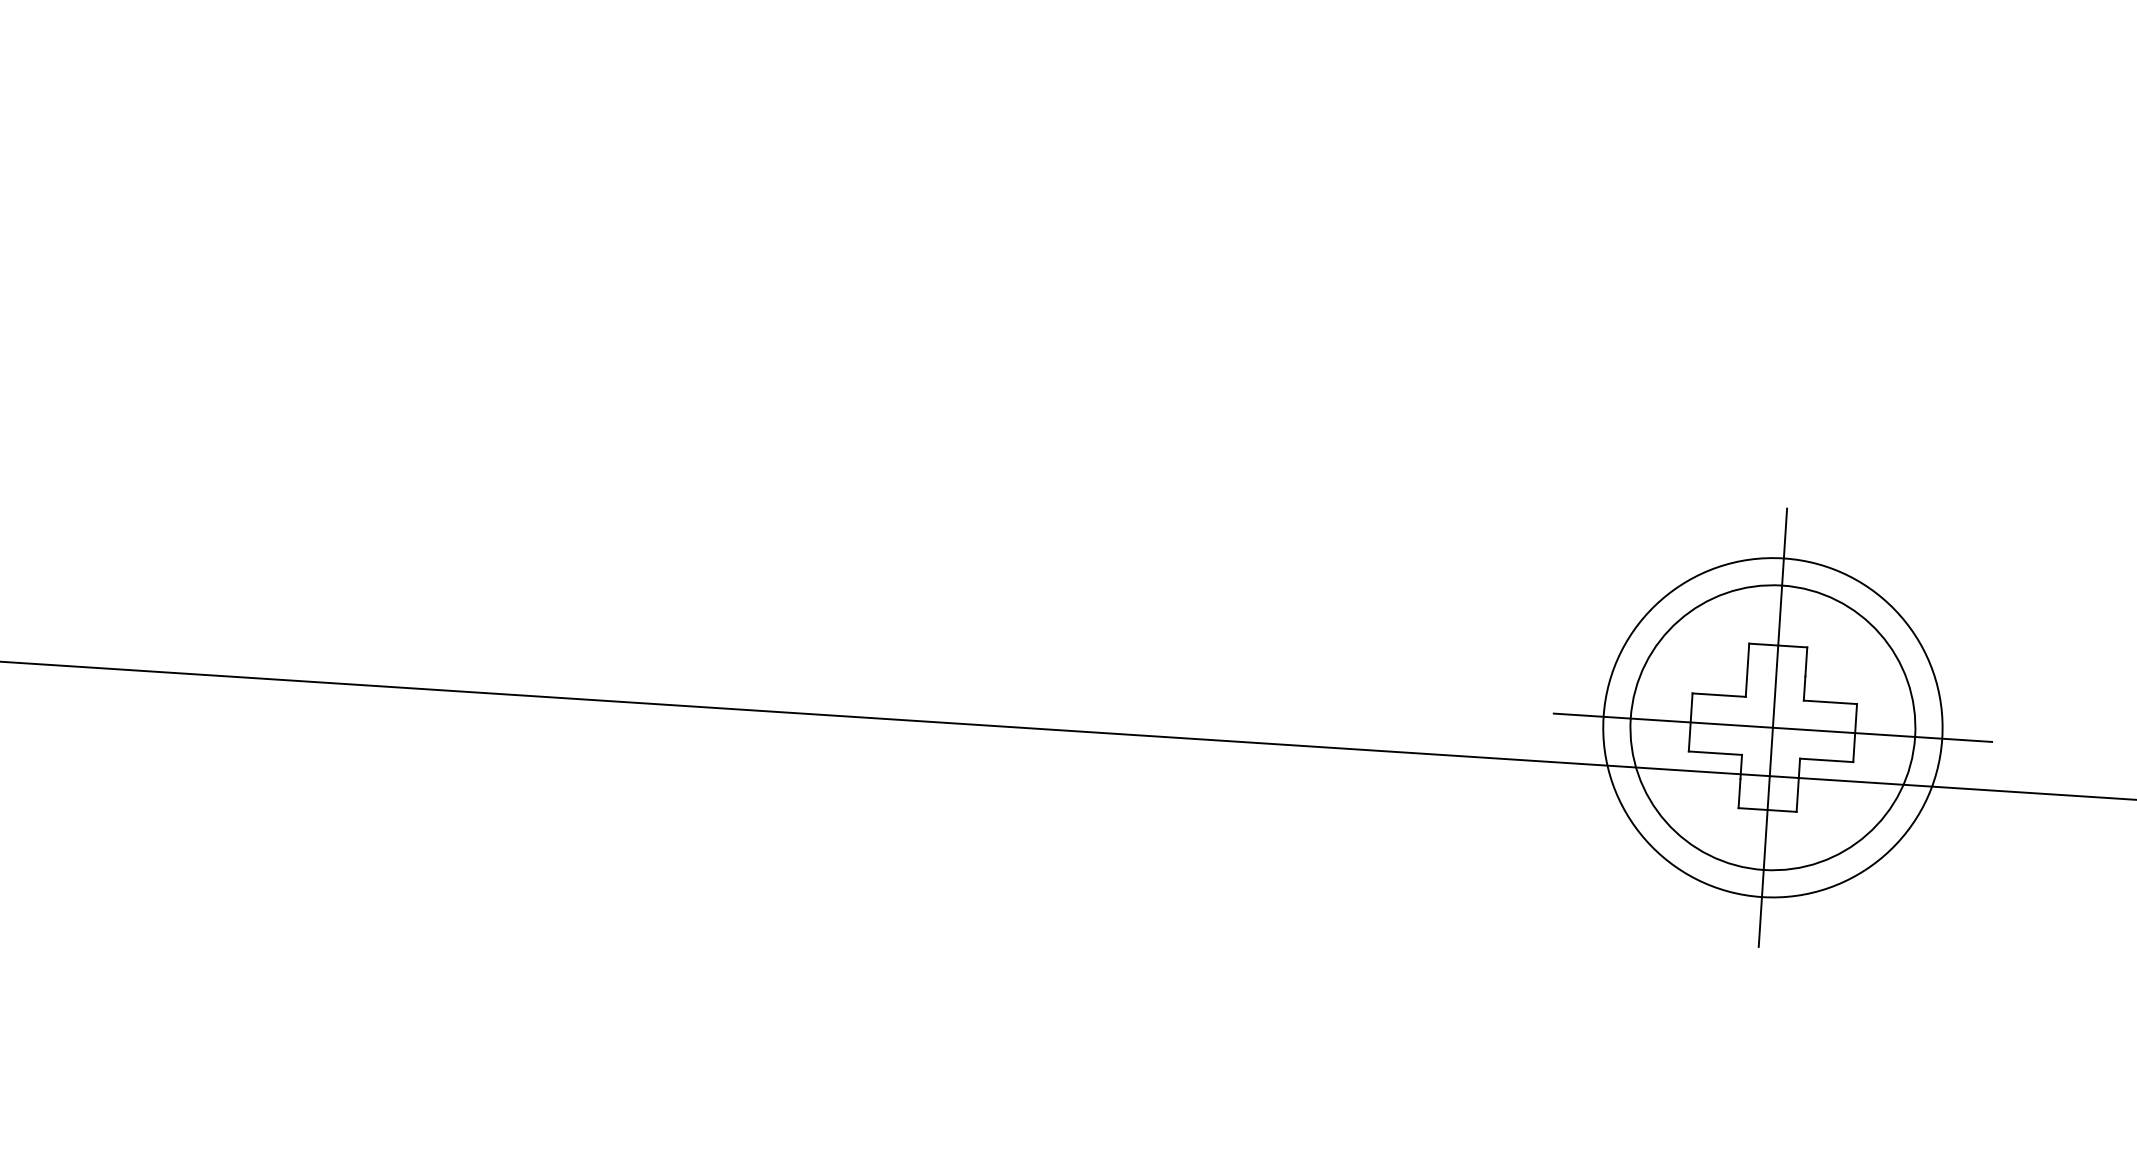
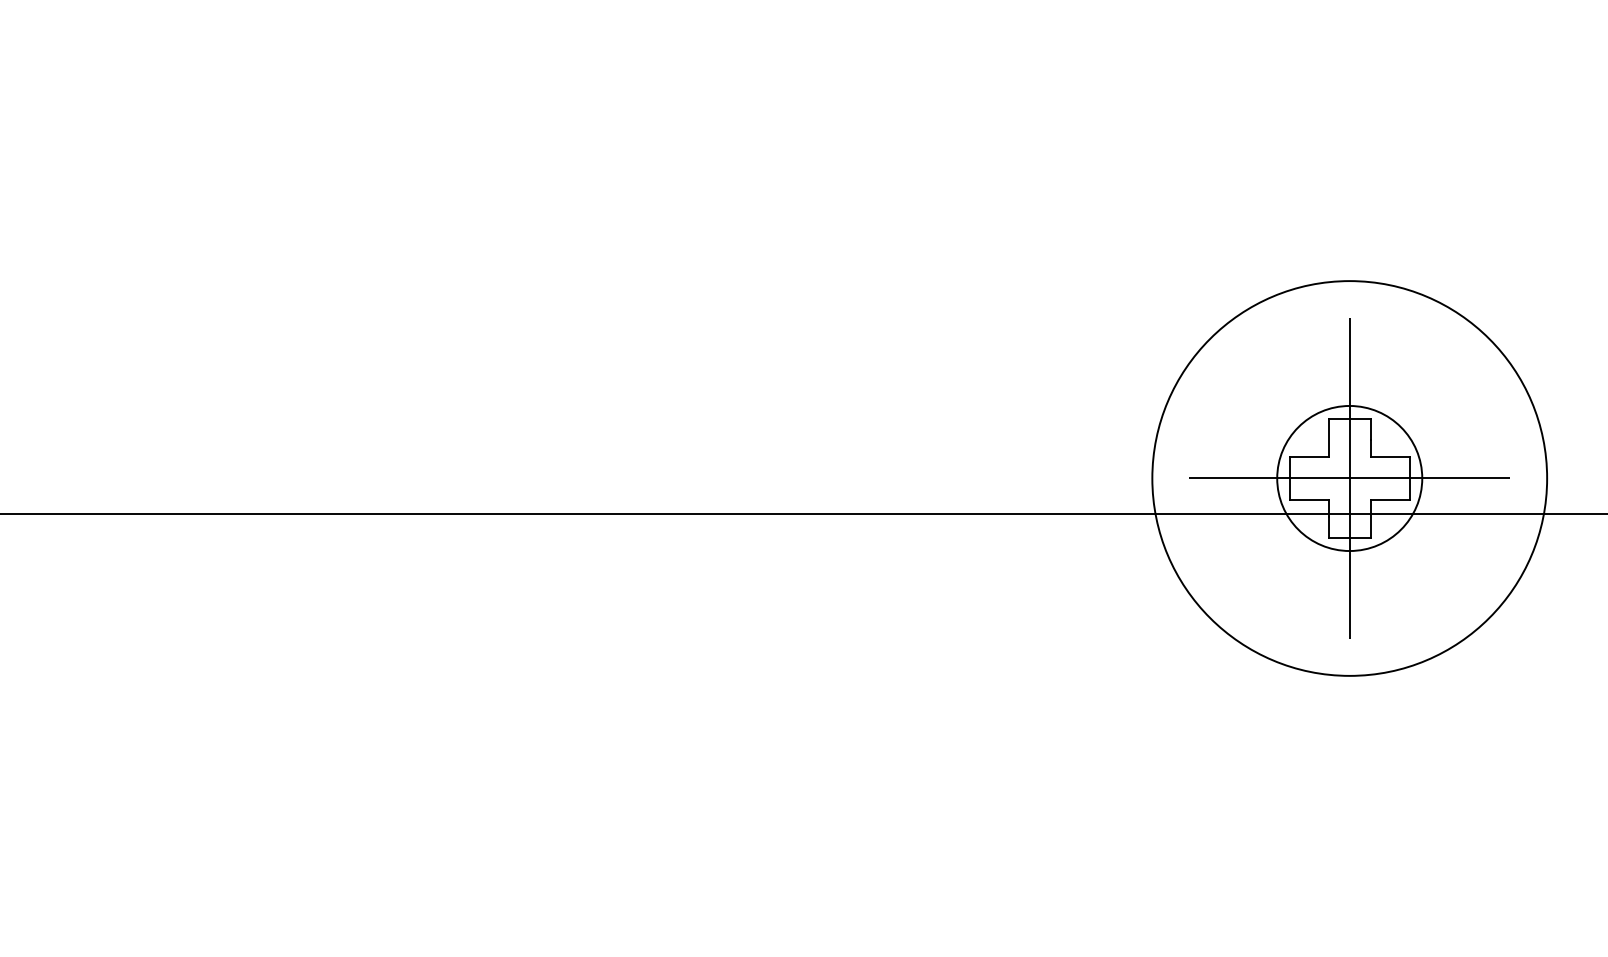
circle: (1772, 727) -> (1349, 478), size x0.7
circle: (1772, 727) -> (1349, 478), size x1.6

